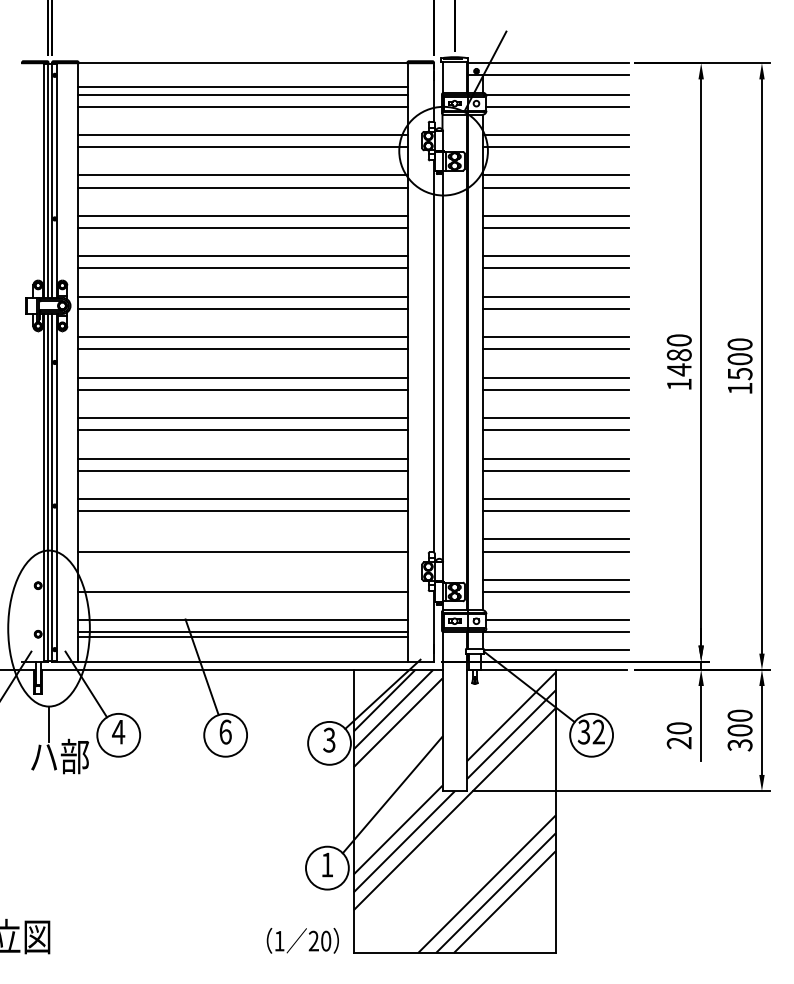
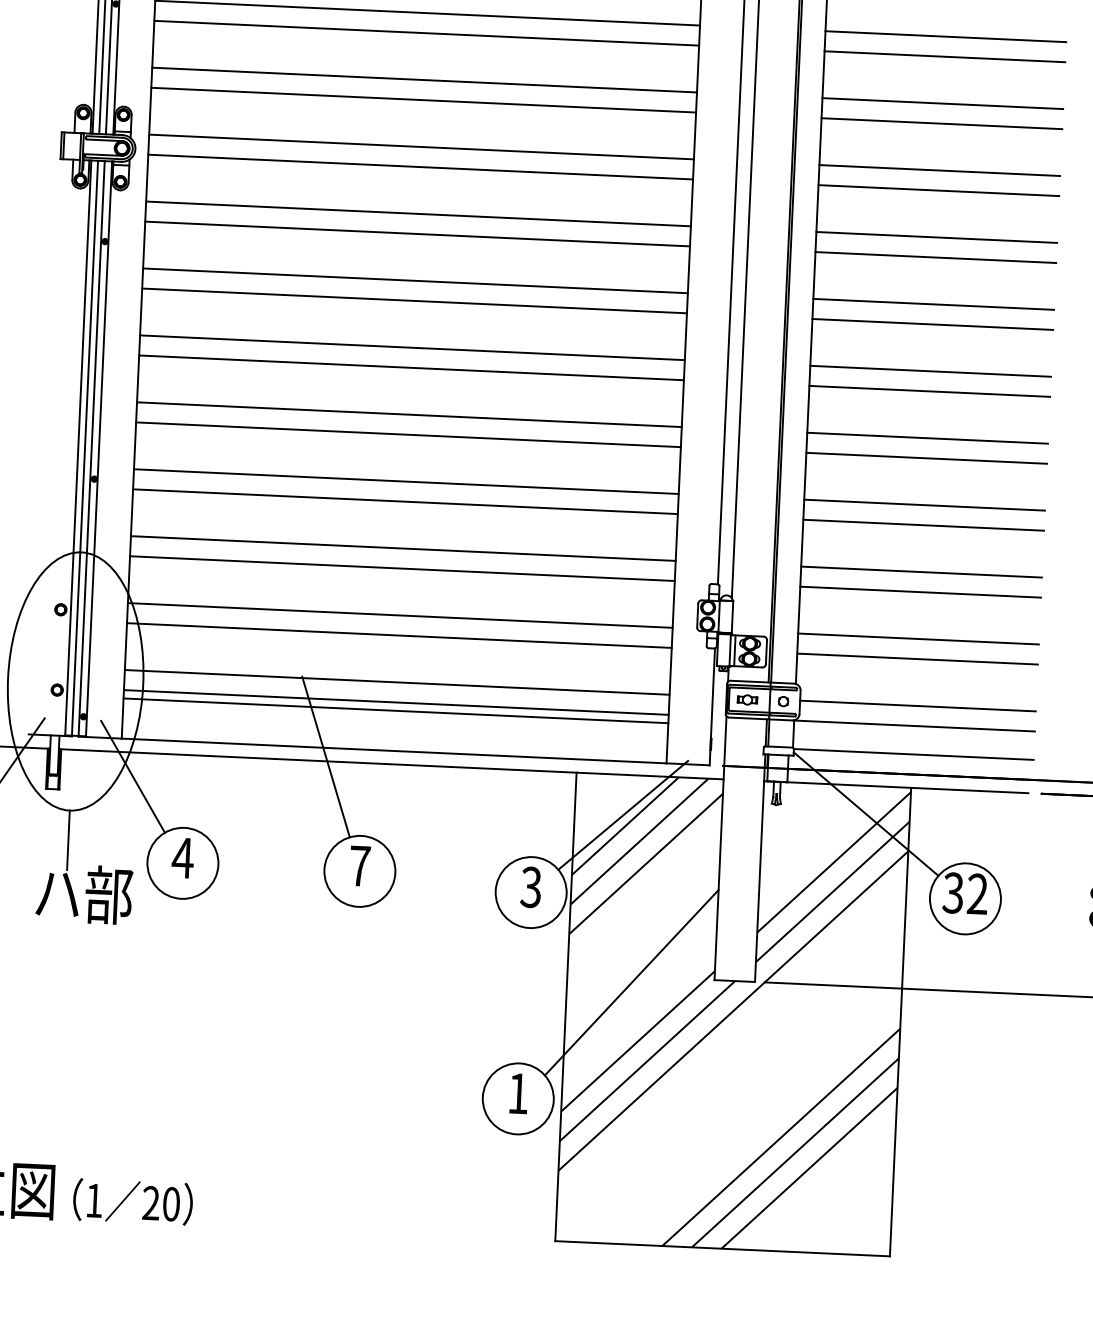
line: (242, 539) -> (402, 548), added
line: (242, 579) -> (399, 614), added
text: (225, 731) -> (359, 865), 6 -> 7
text: (302, 940) -> (132, 1201), moved

